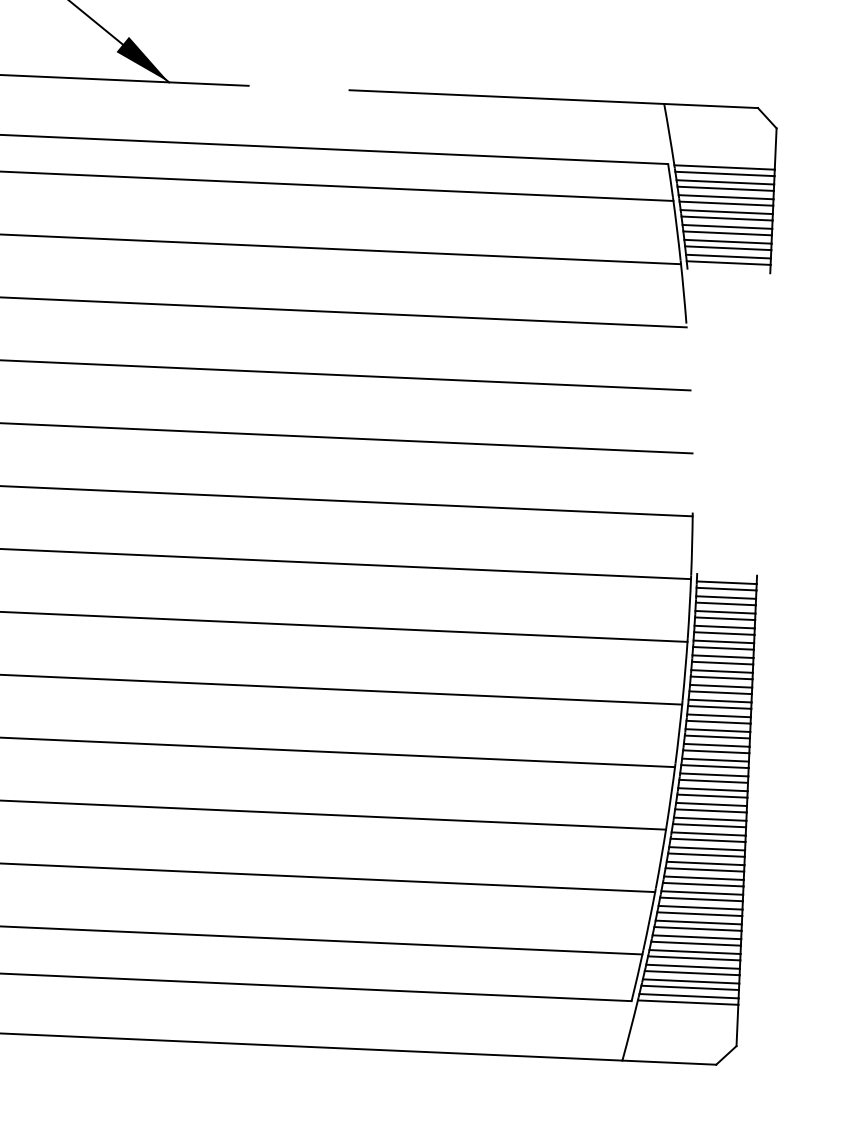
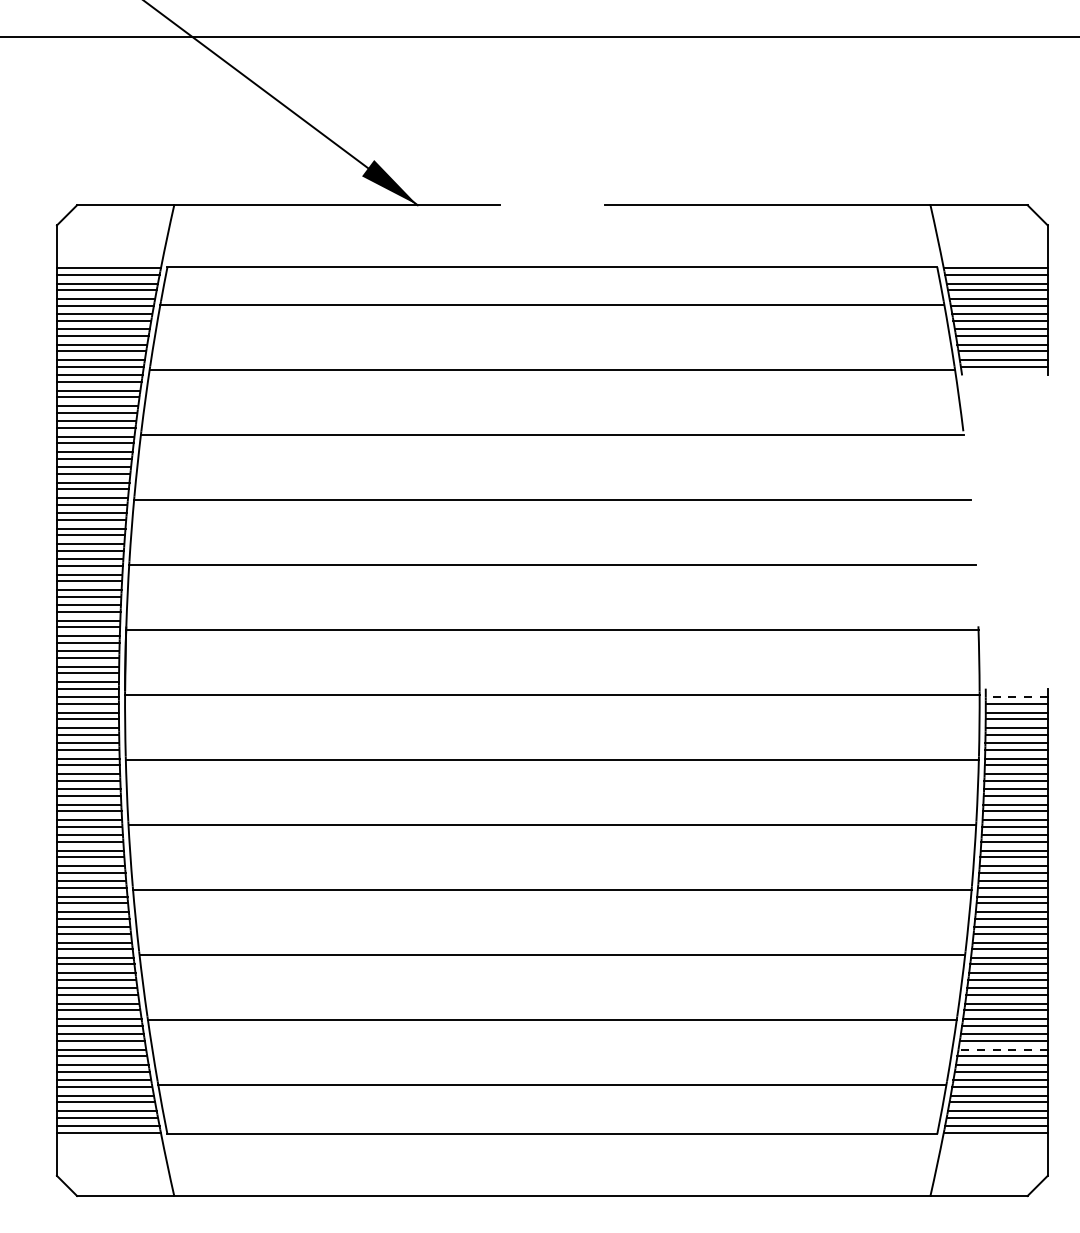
line: (726, 582) -> (1016, 697), solid -> dashed
line: (699, 922) -> (1003, 1049), solid -> dashed

